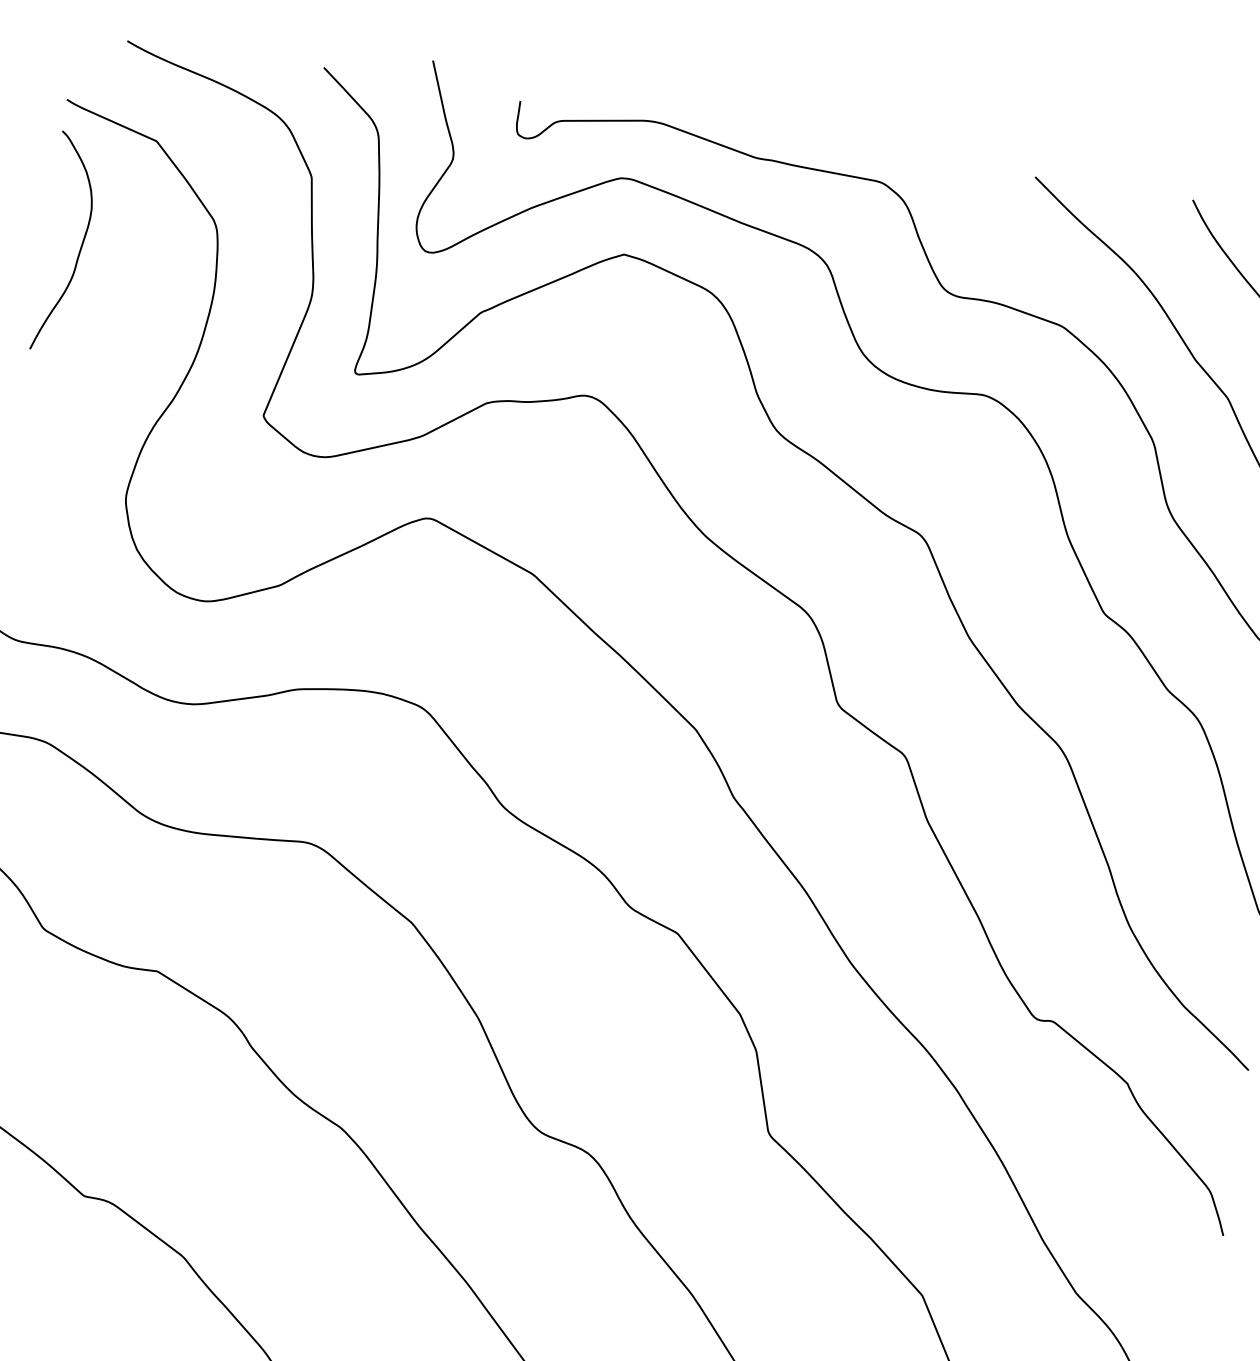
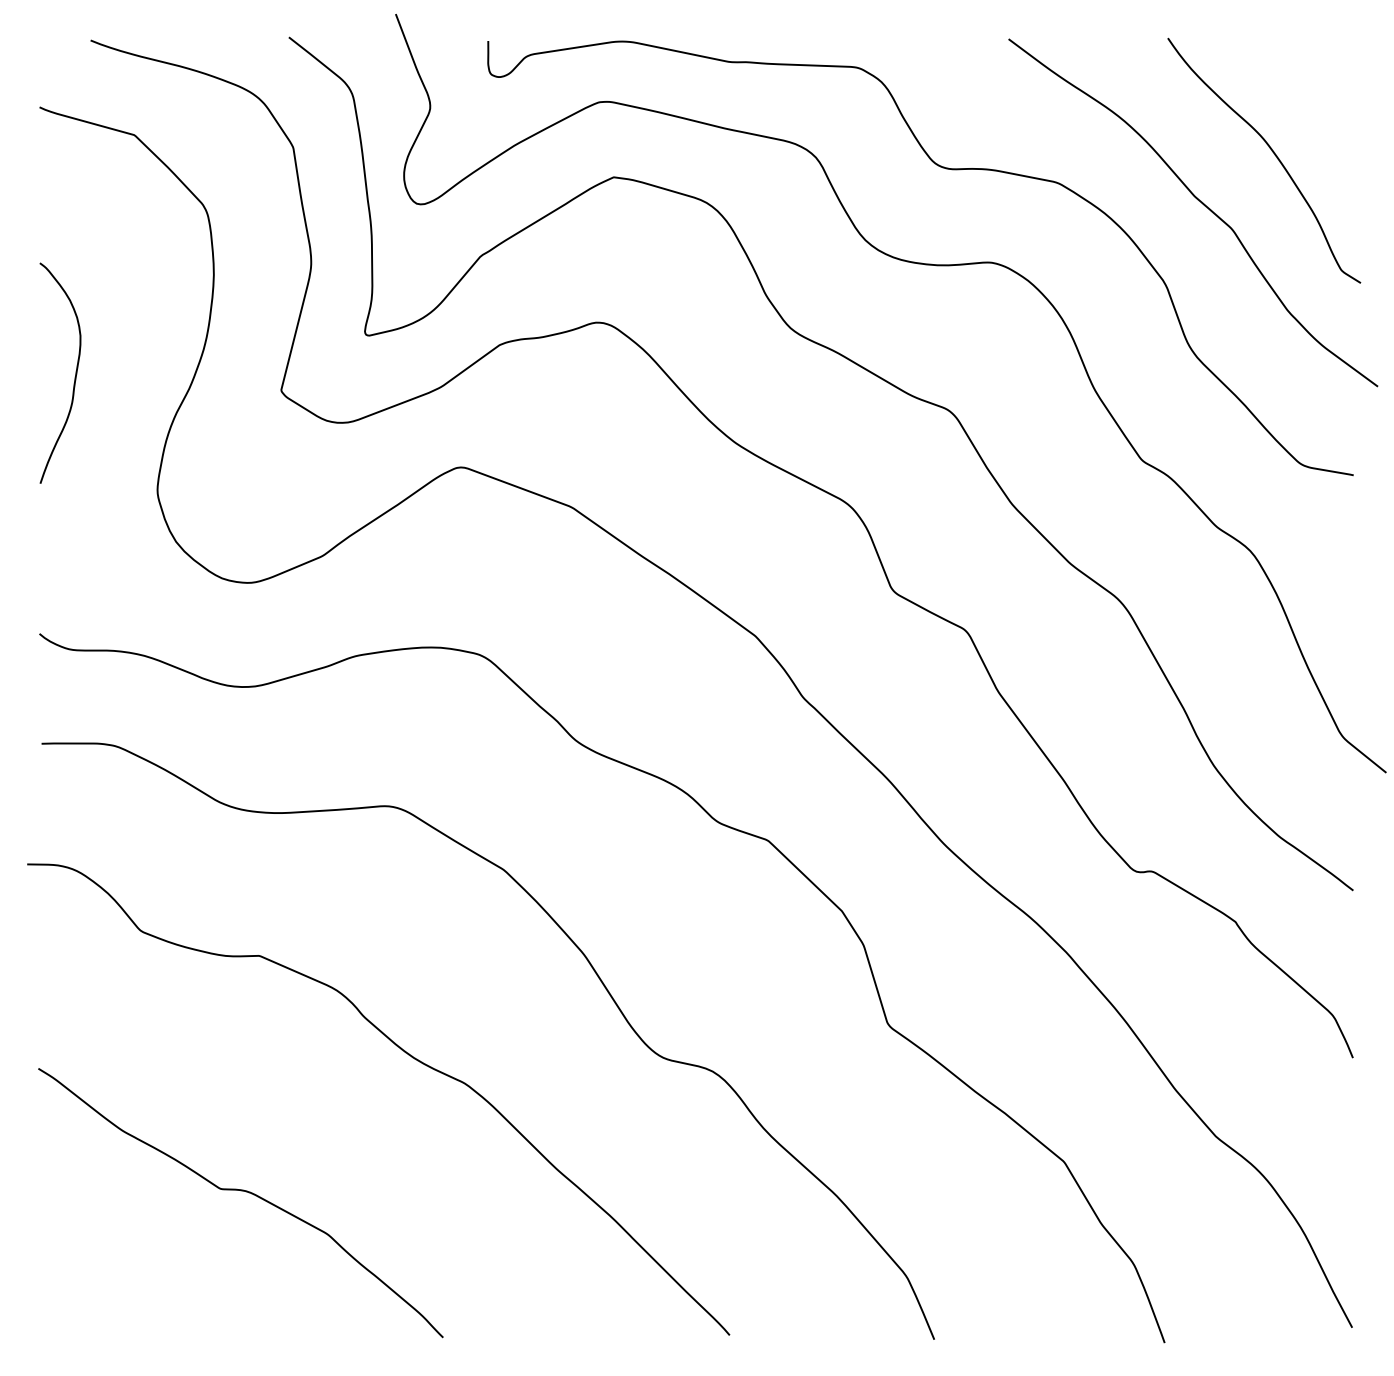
curve: (79, 249) -> (74, 377), moved

